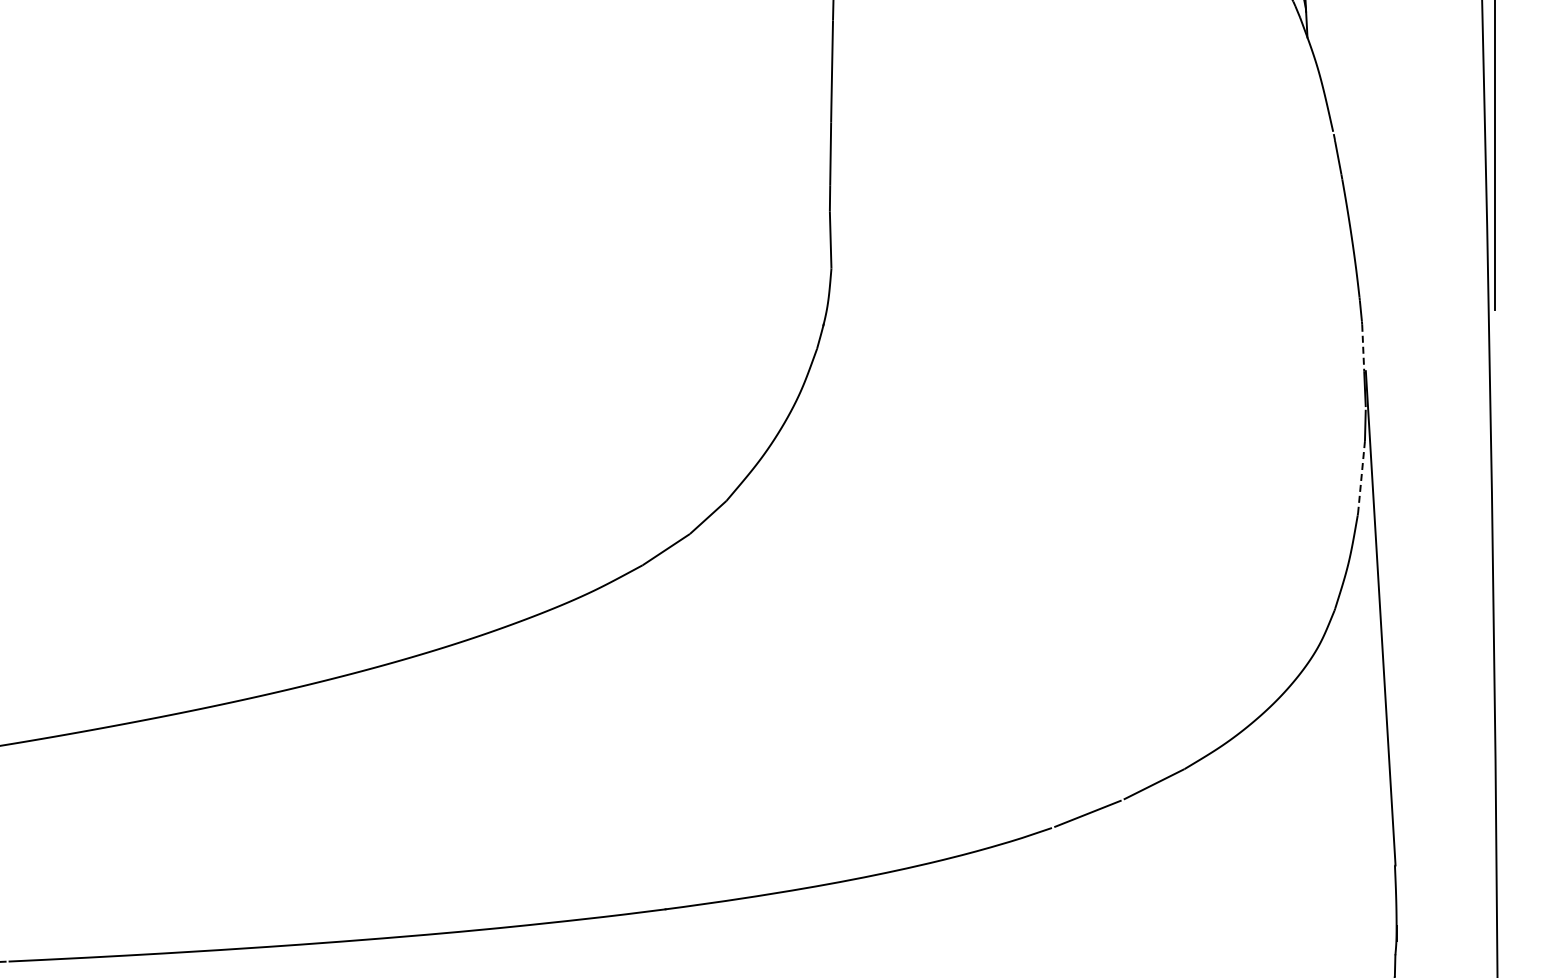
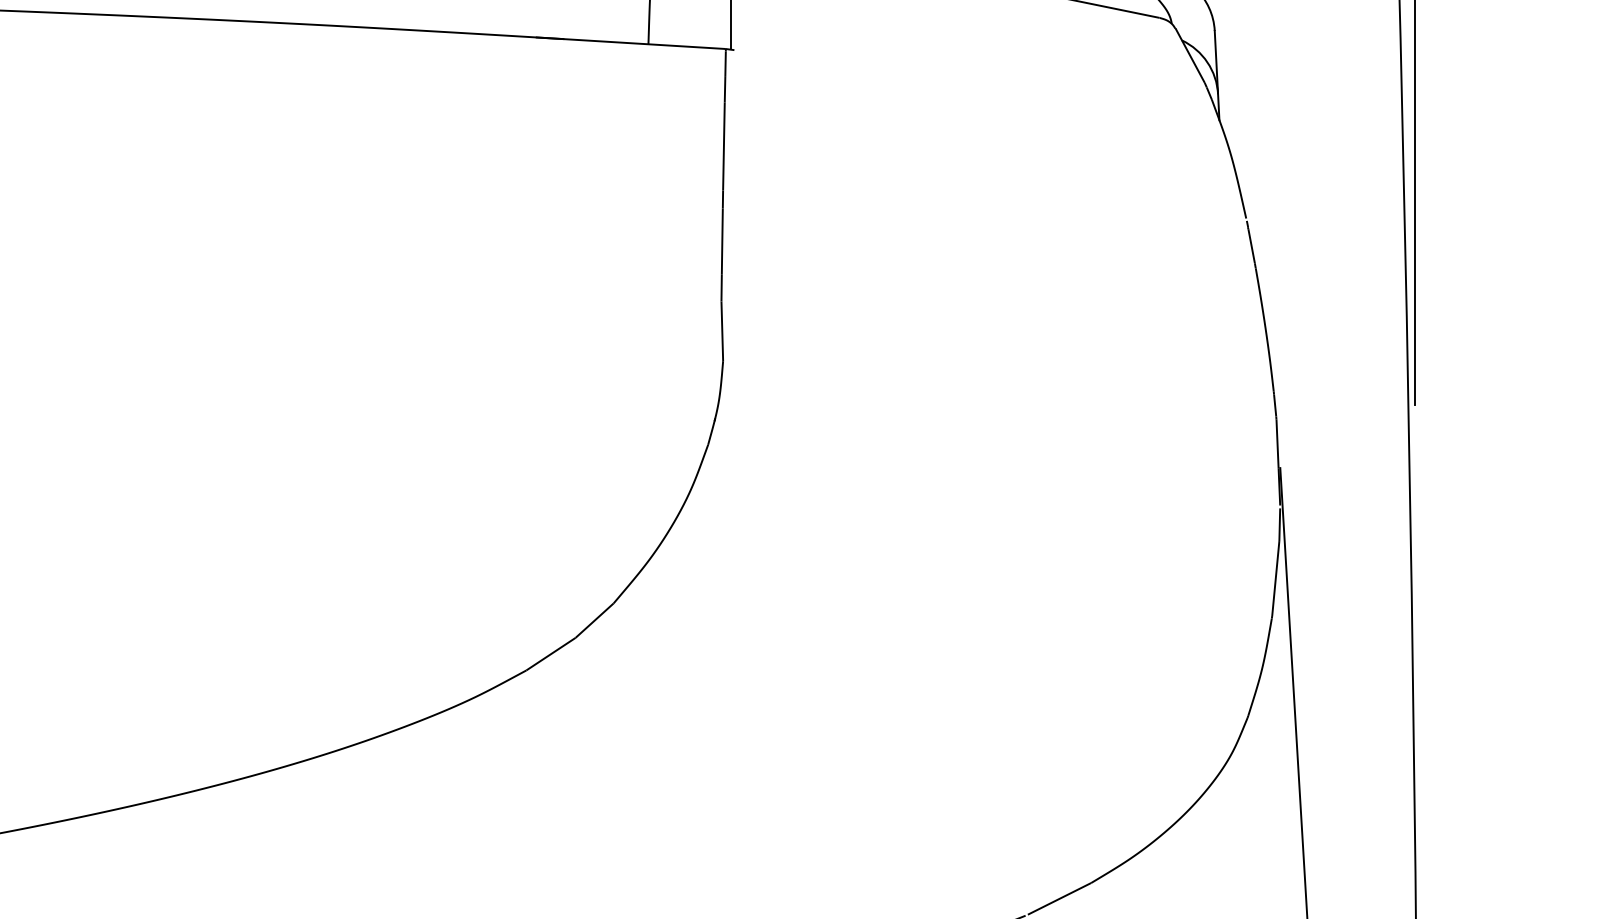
line: (1363, 348) -> (1277, 444), dashed -> solid
line: (1361, 477) -> (1275, 578), dashed -> solid

